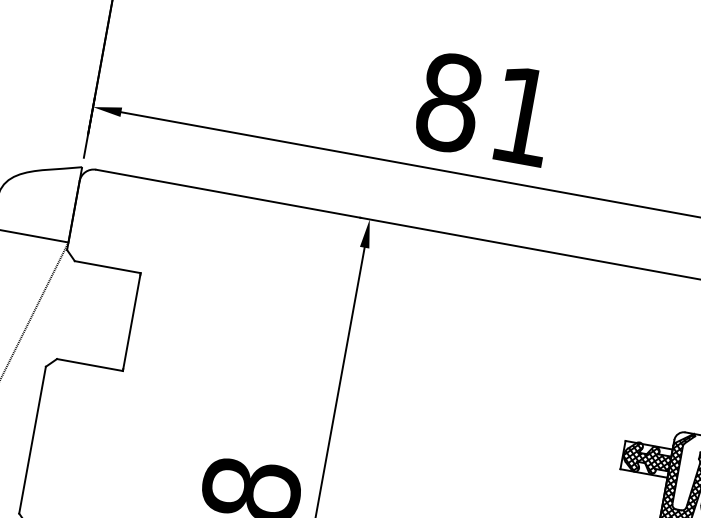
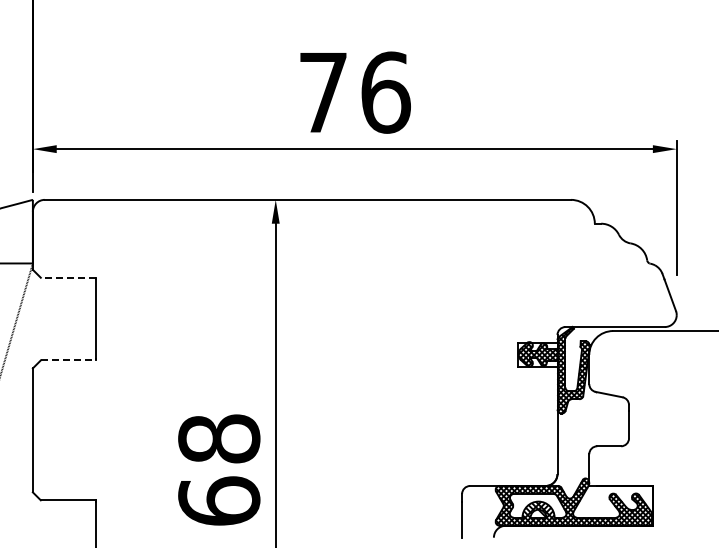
text: (486, 109) -> (354, 92), 81 -> 76
line: (107, 266) -> (68, 277), solid -> dashed
line: (89, 365) -> (68, 360), solid -> dashed

